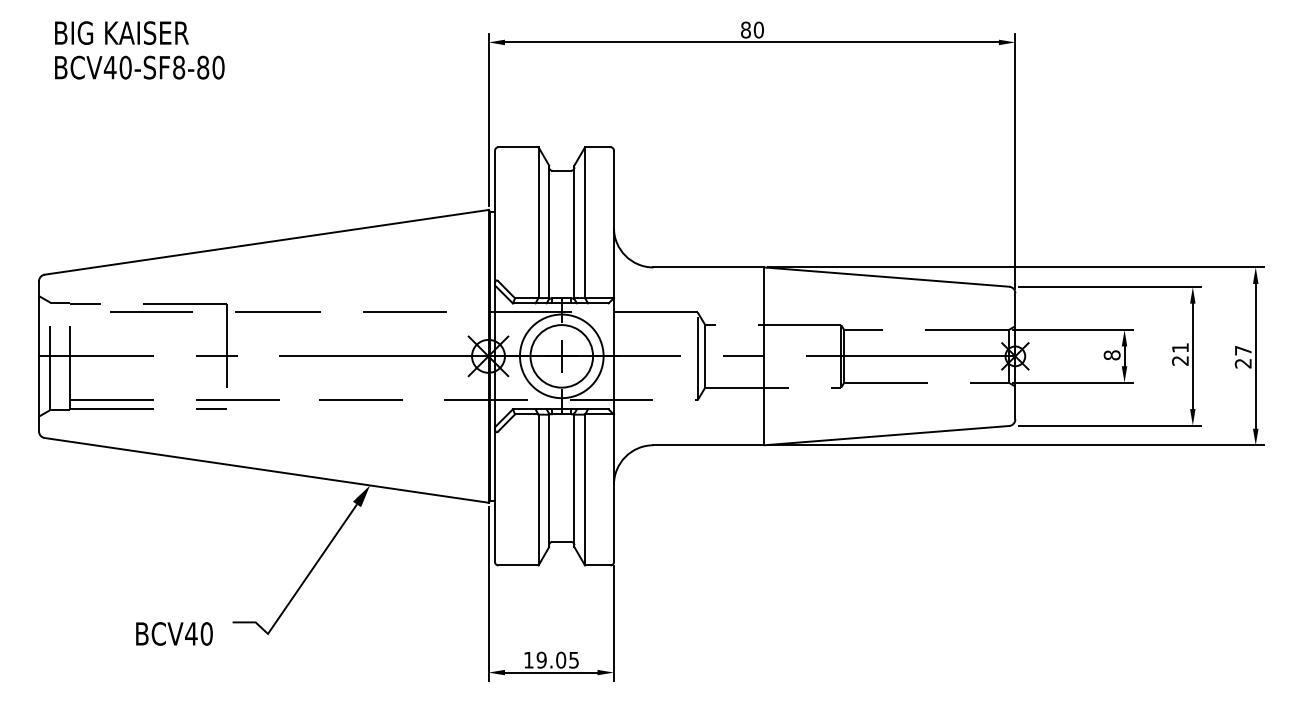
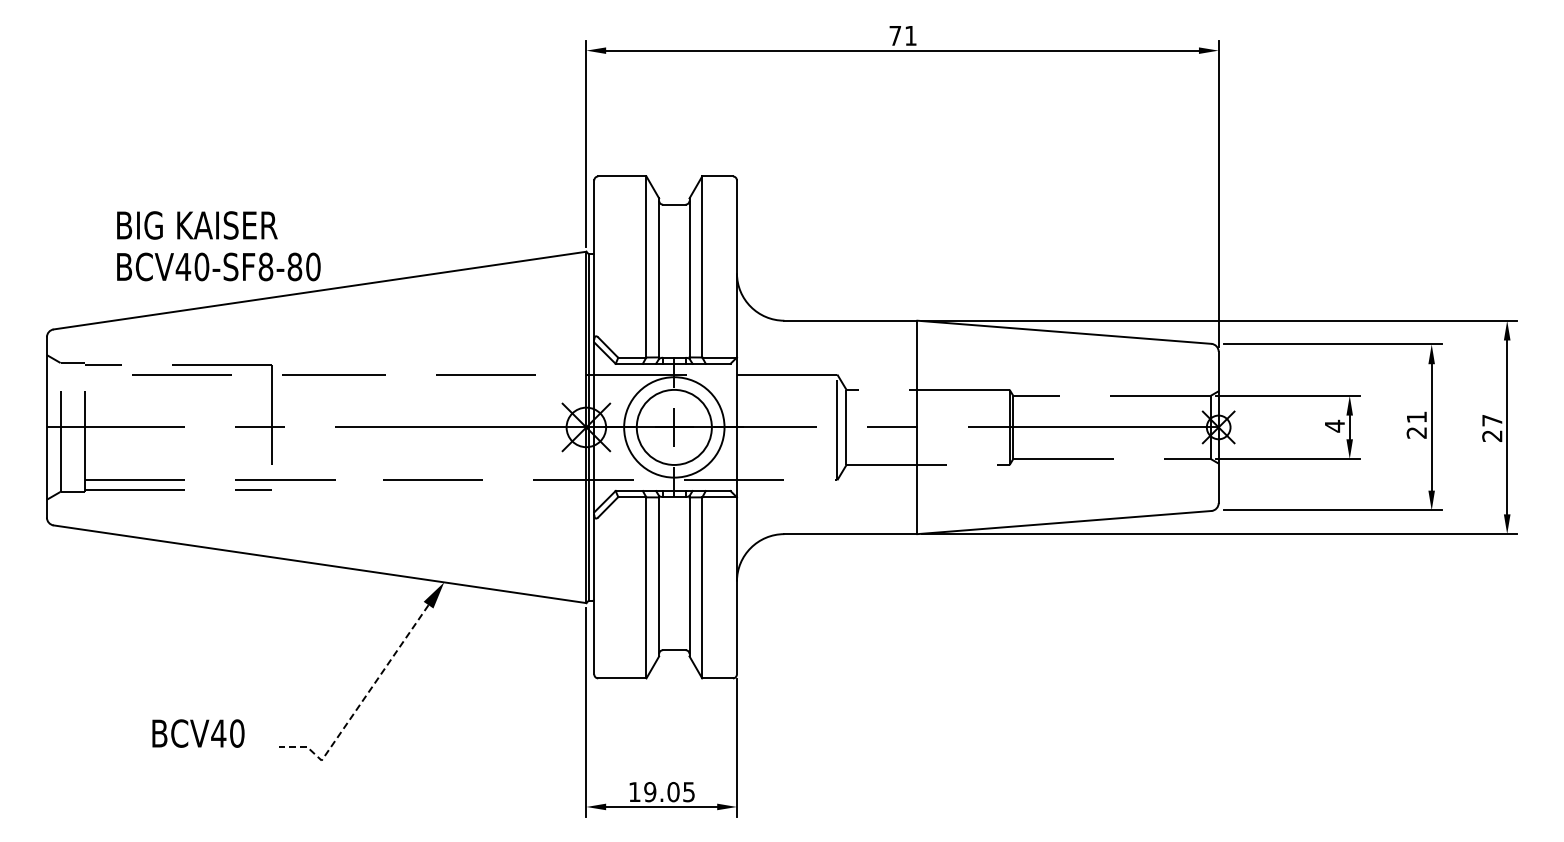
text: (751, 29) -> (902, 35), 80 -> 71
text: (139, 50) -> (218, 246), moved
text: (1111, 354) -> (1334, 425), 8 -> 4
line: (300, 586) -> (360, 703), solid -> dashed
text: (174, 633) -> (198, 733), moved

